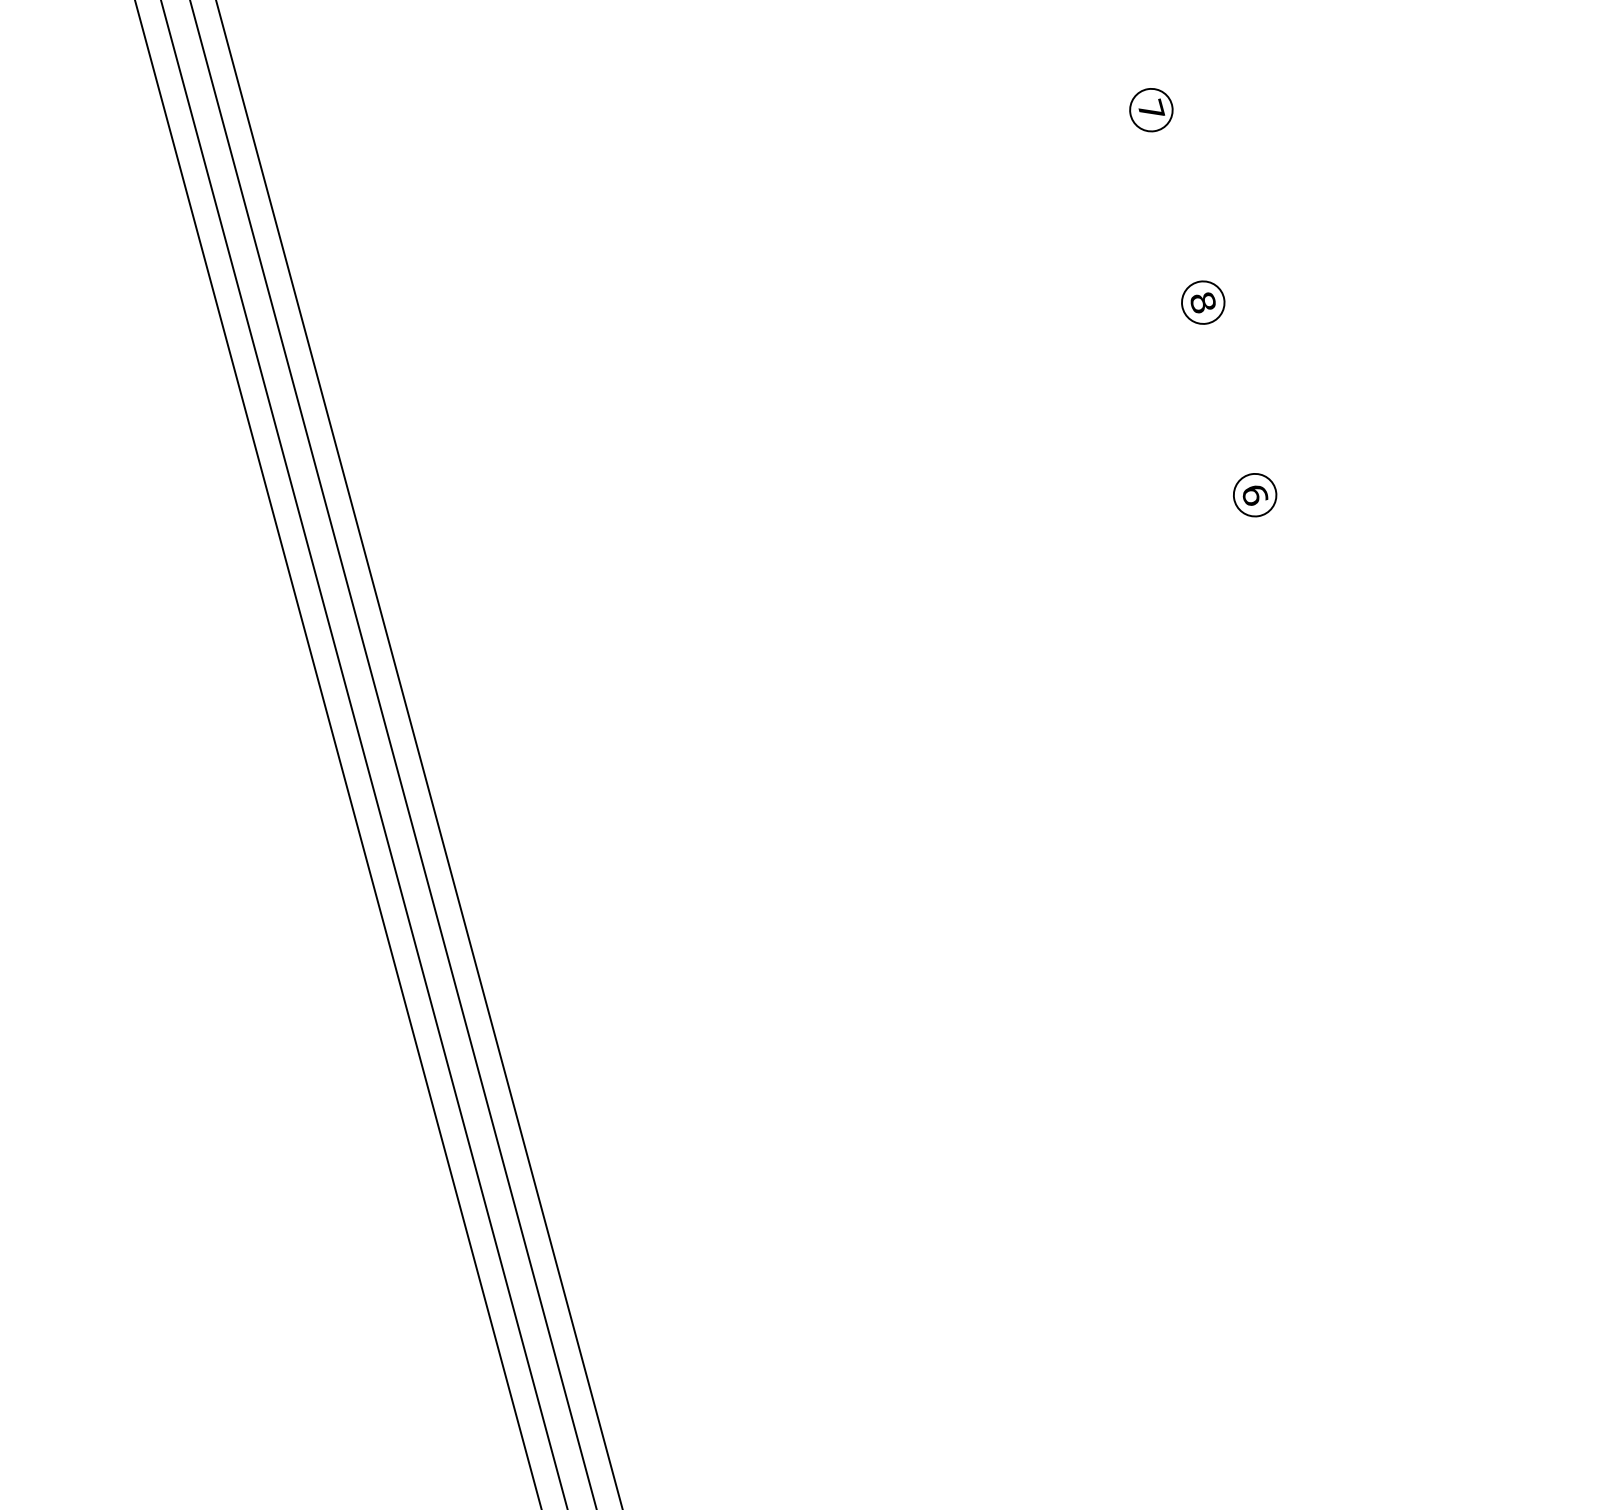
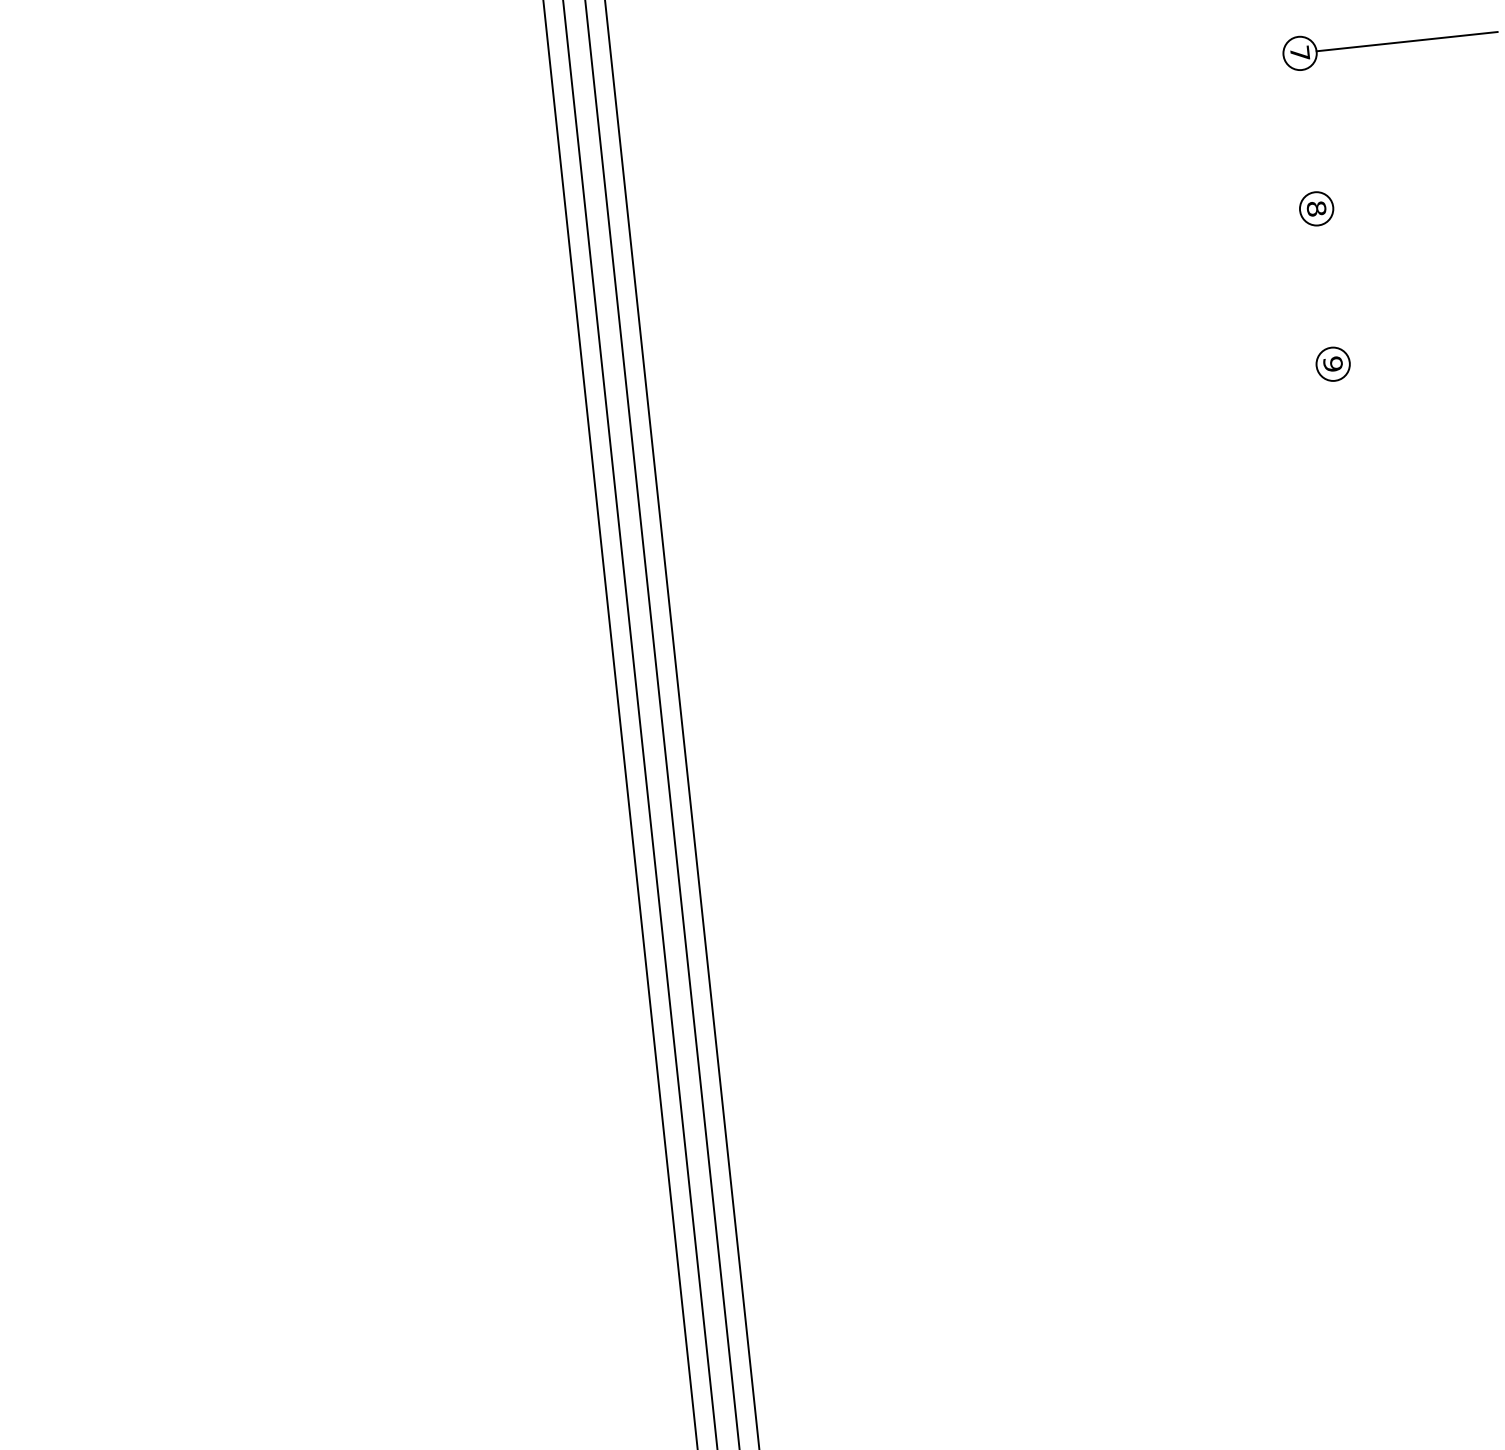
line: (1283, 73) -> (1406, 41), added
text: (1255, 495) -> (1333, 364), 6 -> 9

